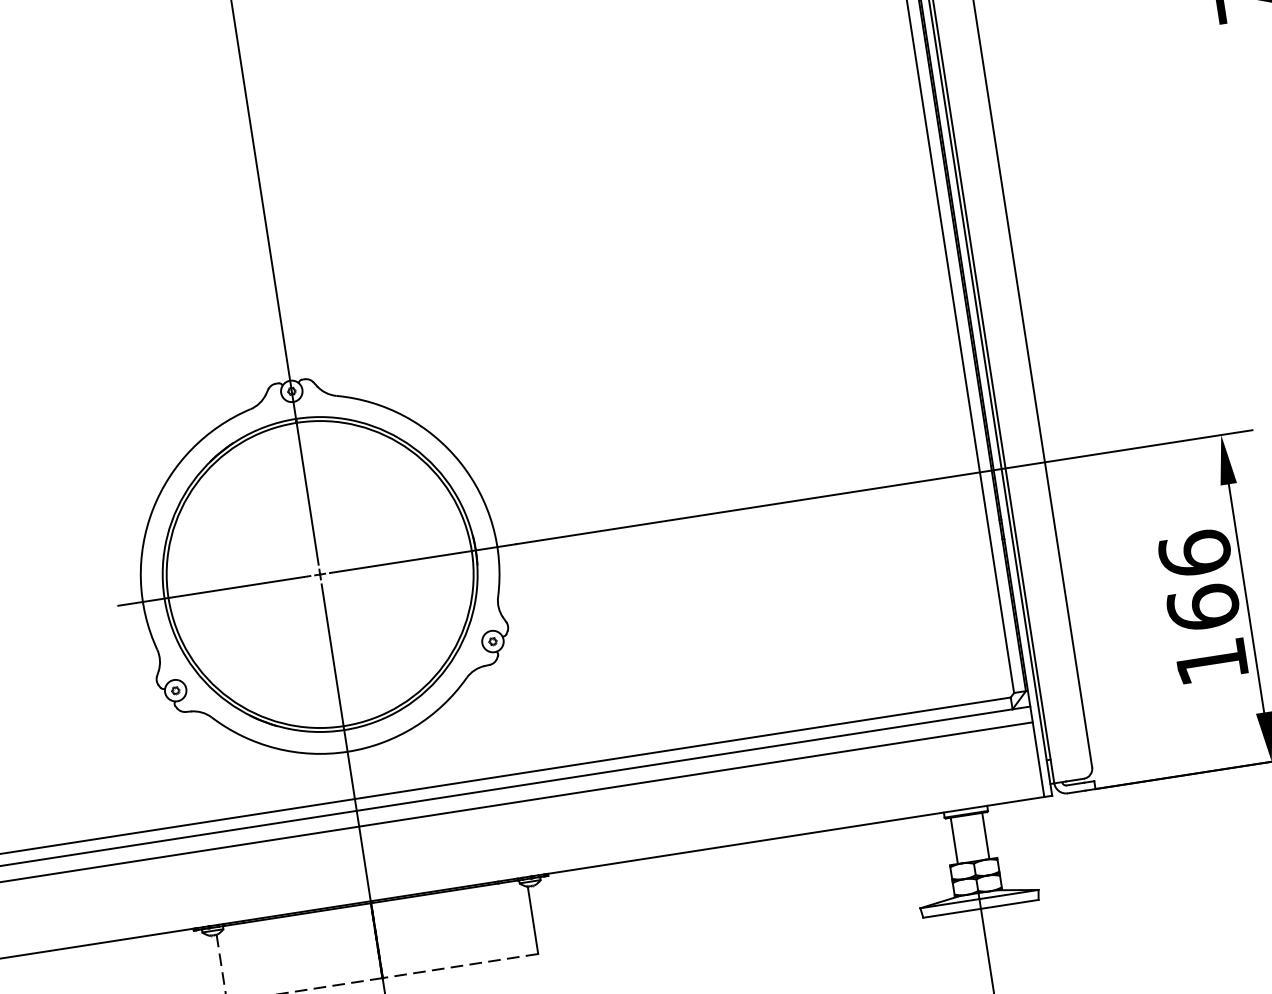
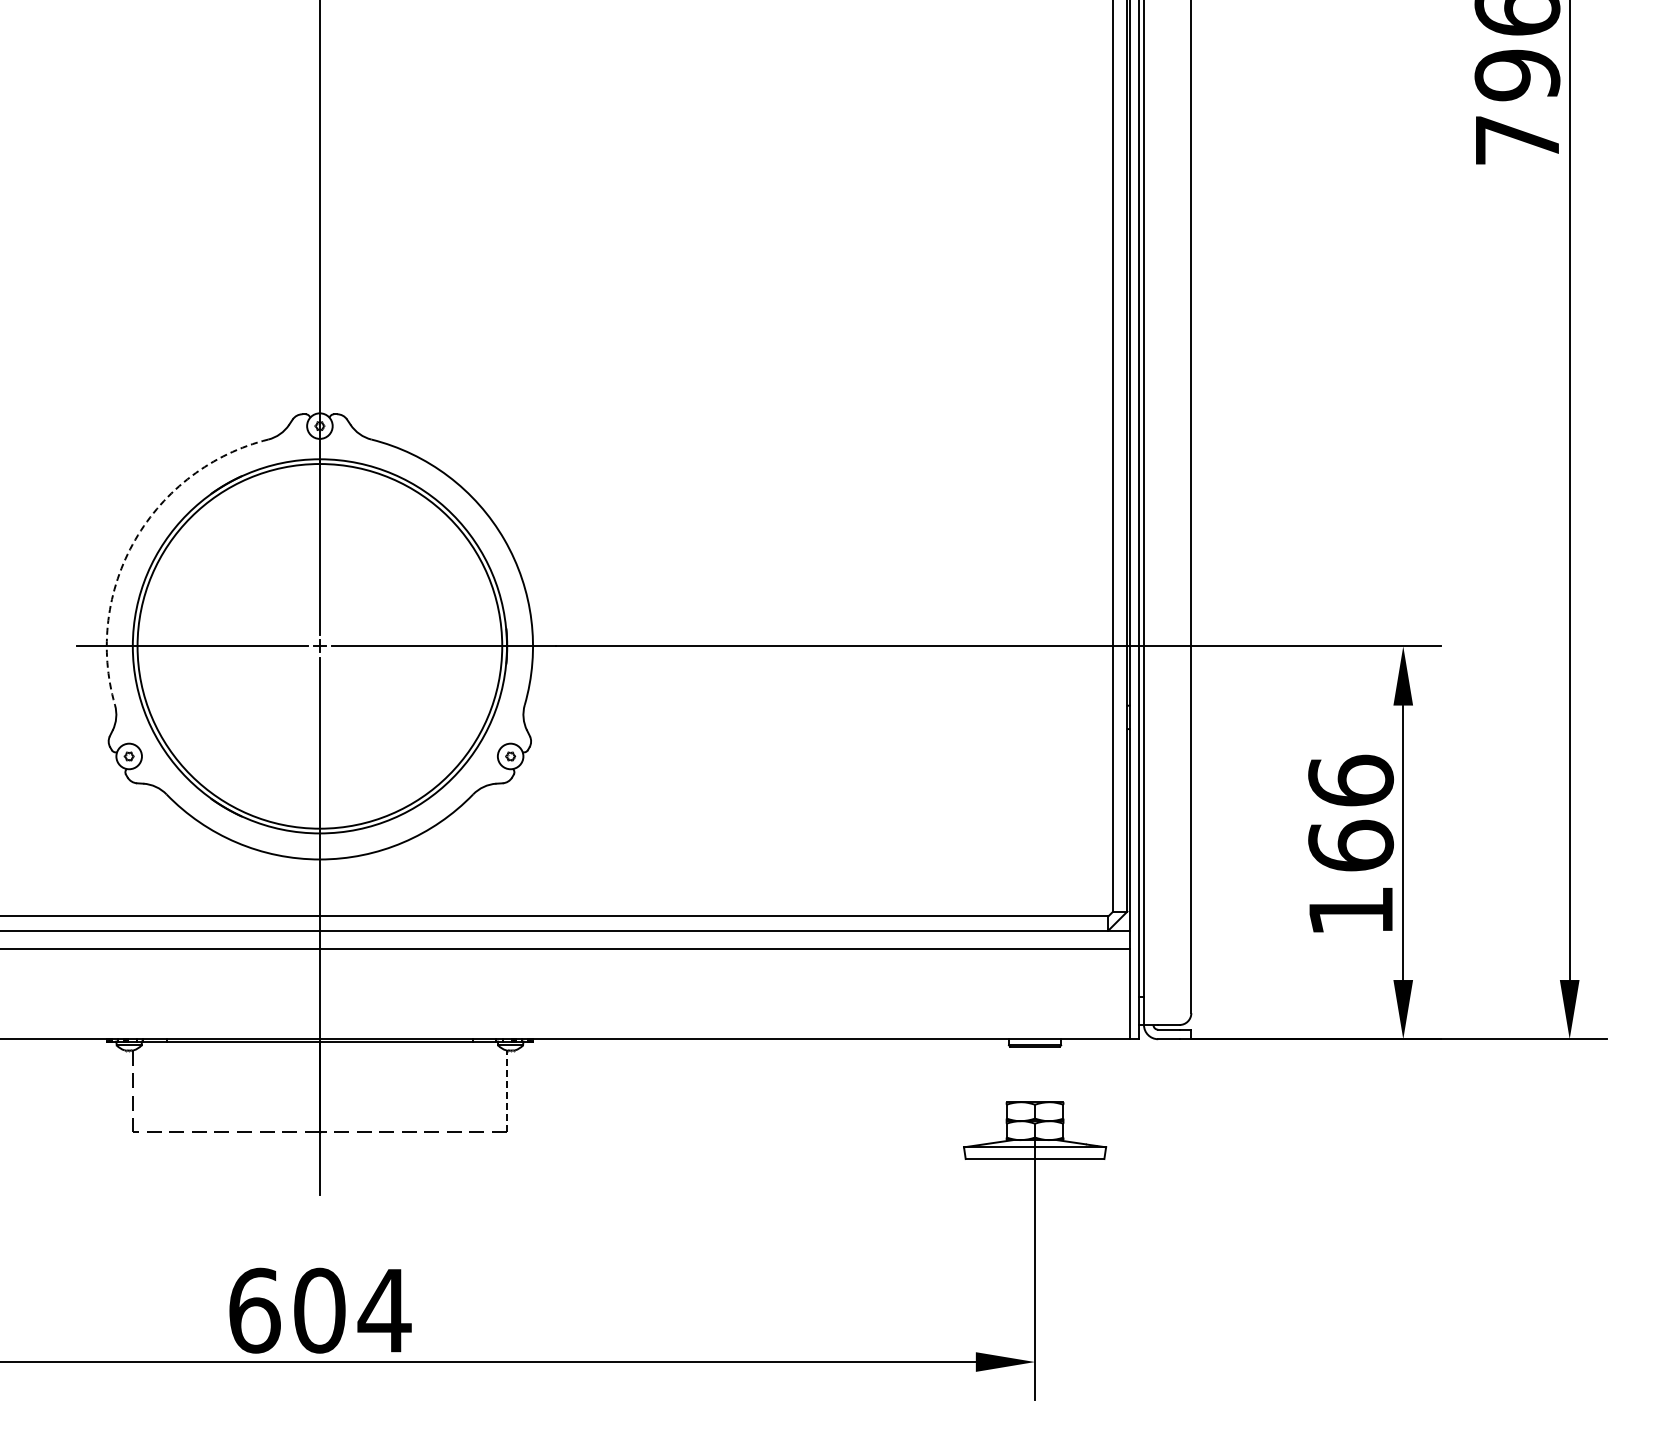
arc: (153, 509) -> (135, 539), solid -> dashed
line: (986, 836) -> (1054, 1074), removed
line: (954, 840) -> (1016, 1074), removed
line: (532, 920) -> (506, 1091), solid -> dashed

